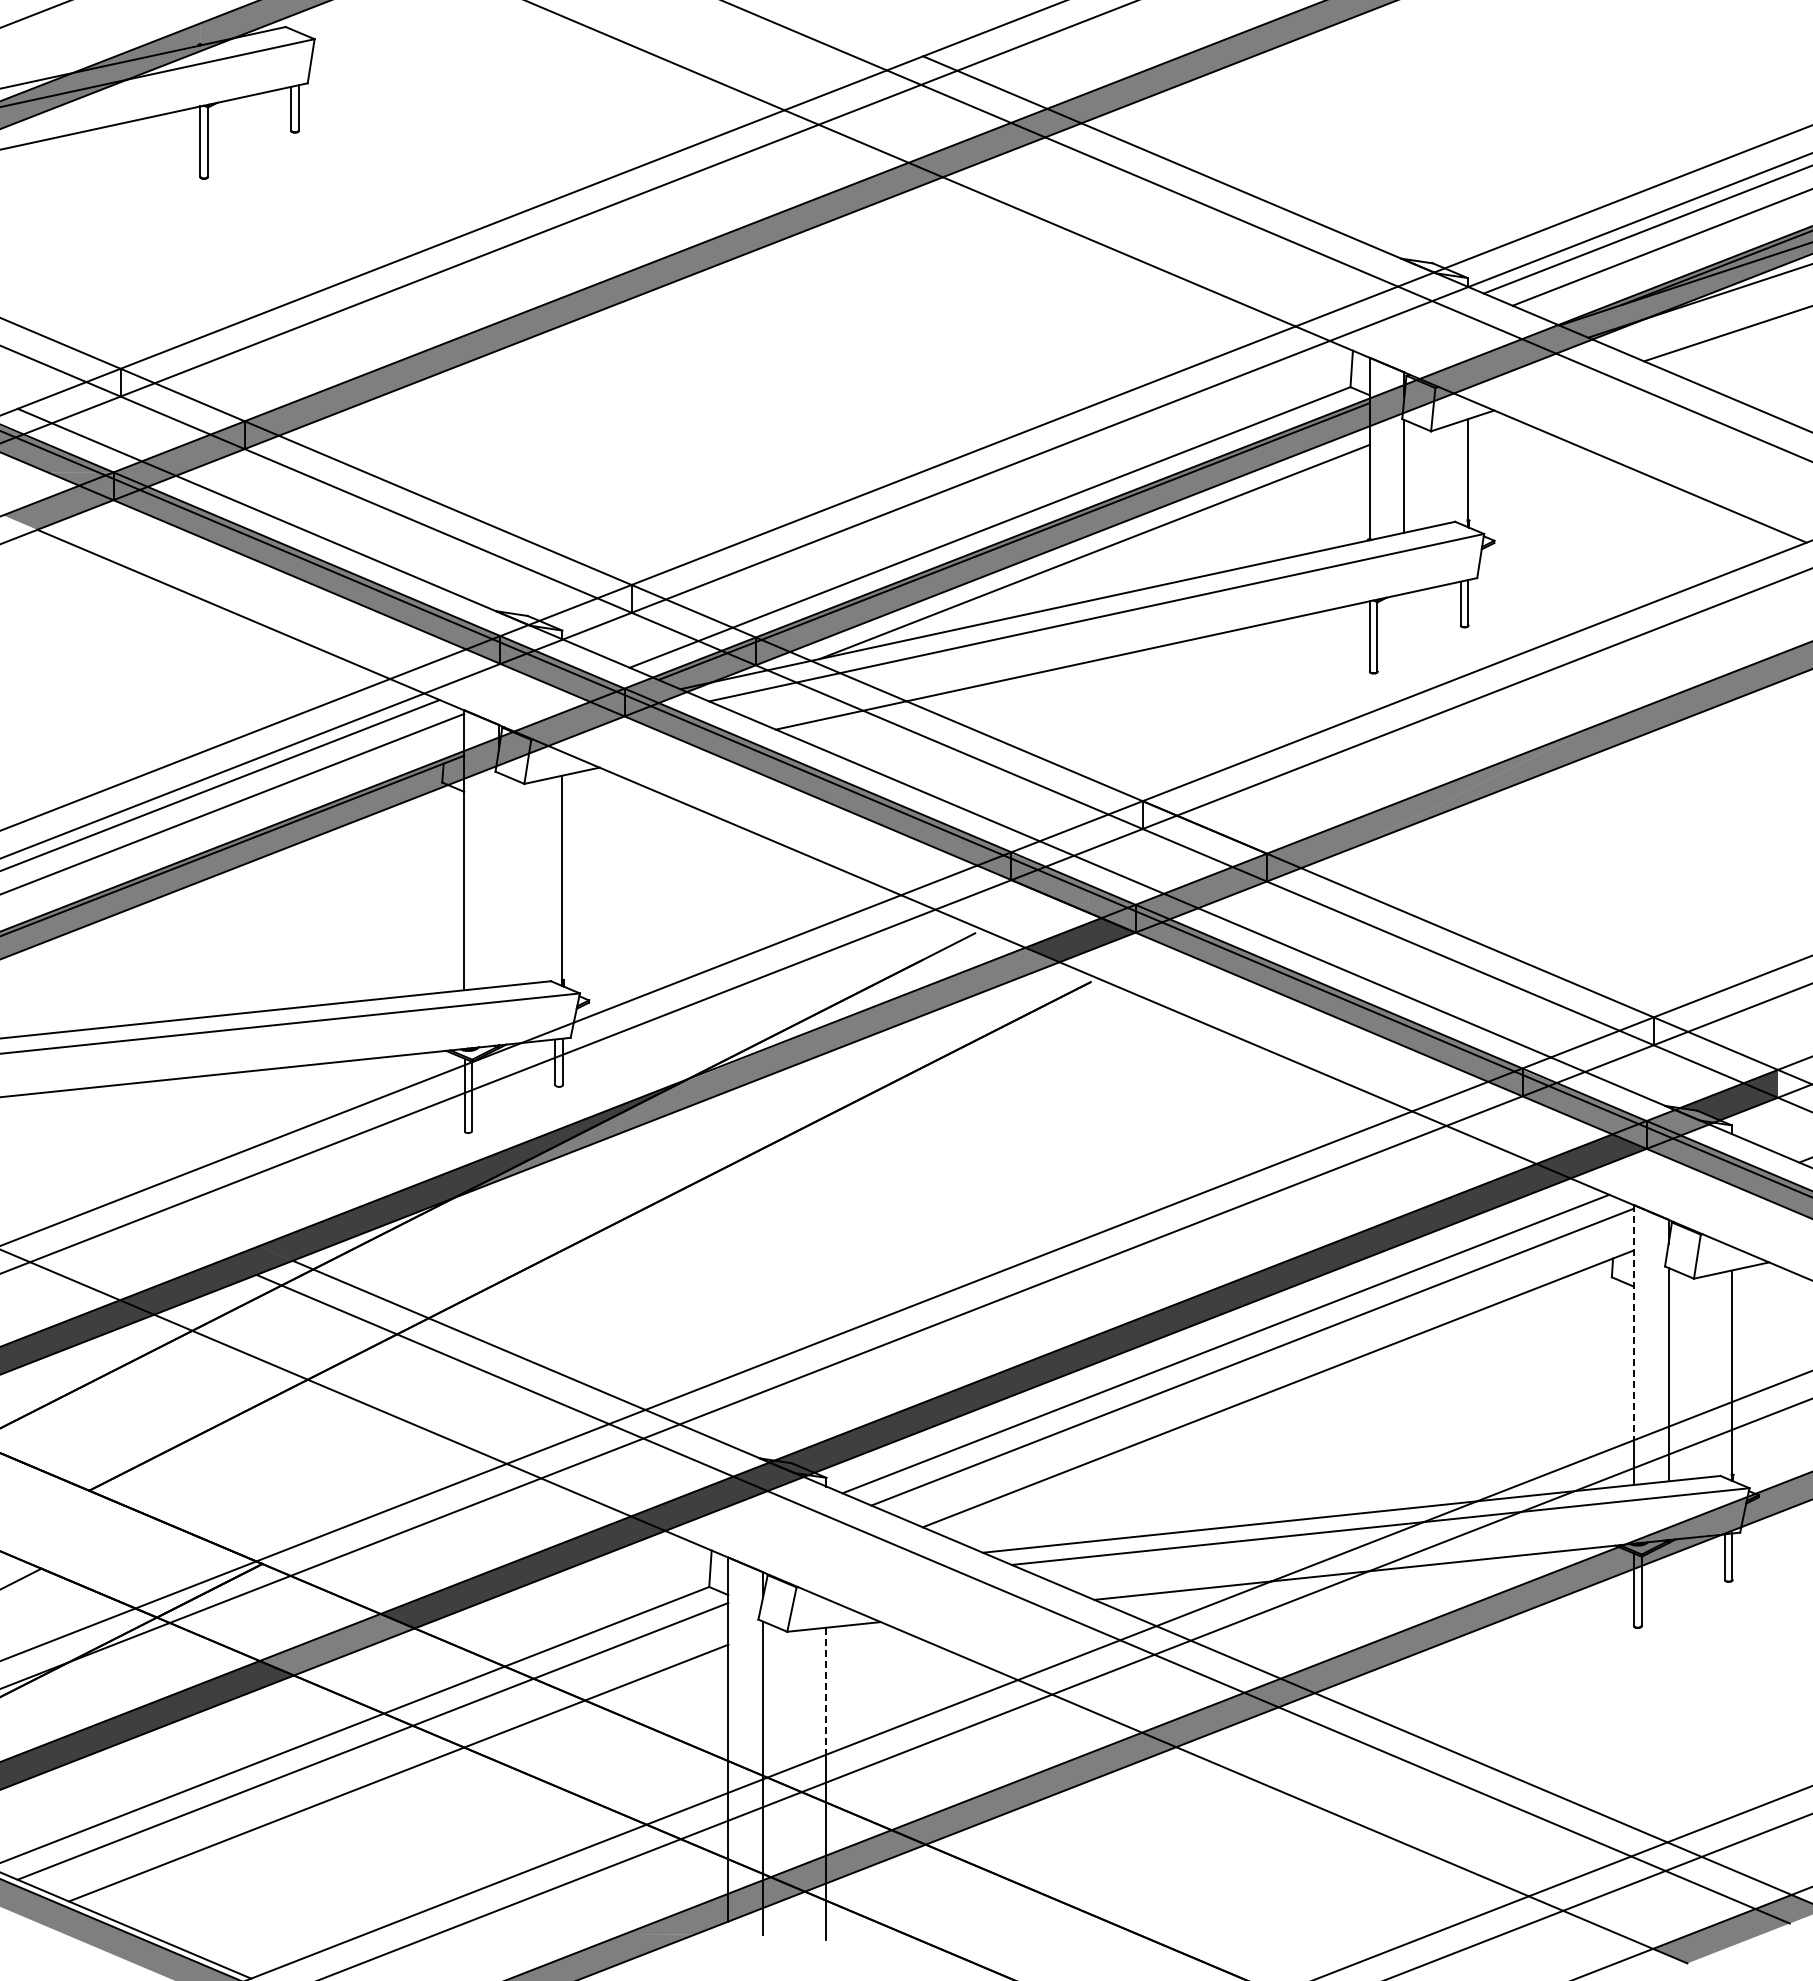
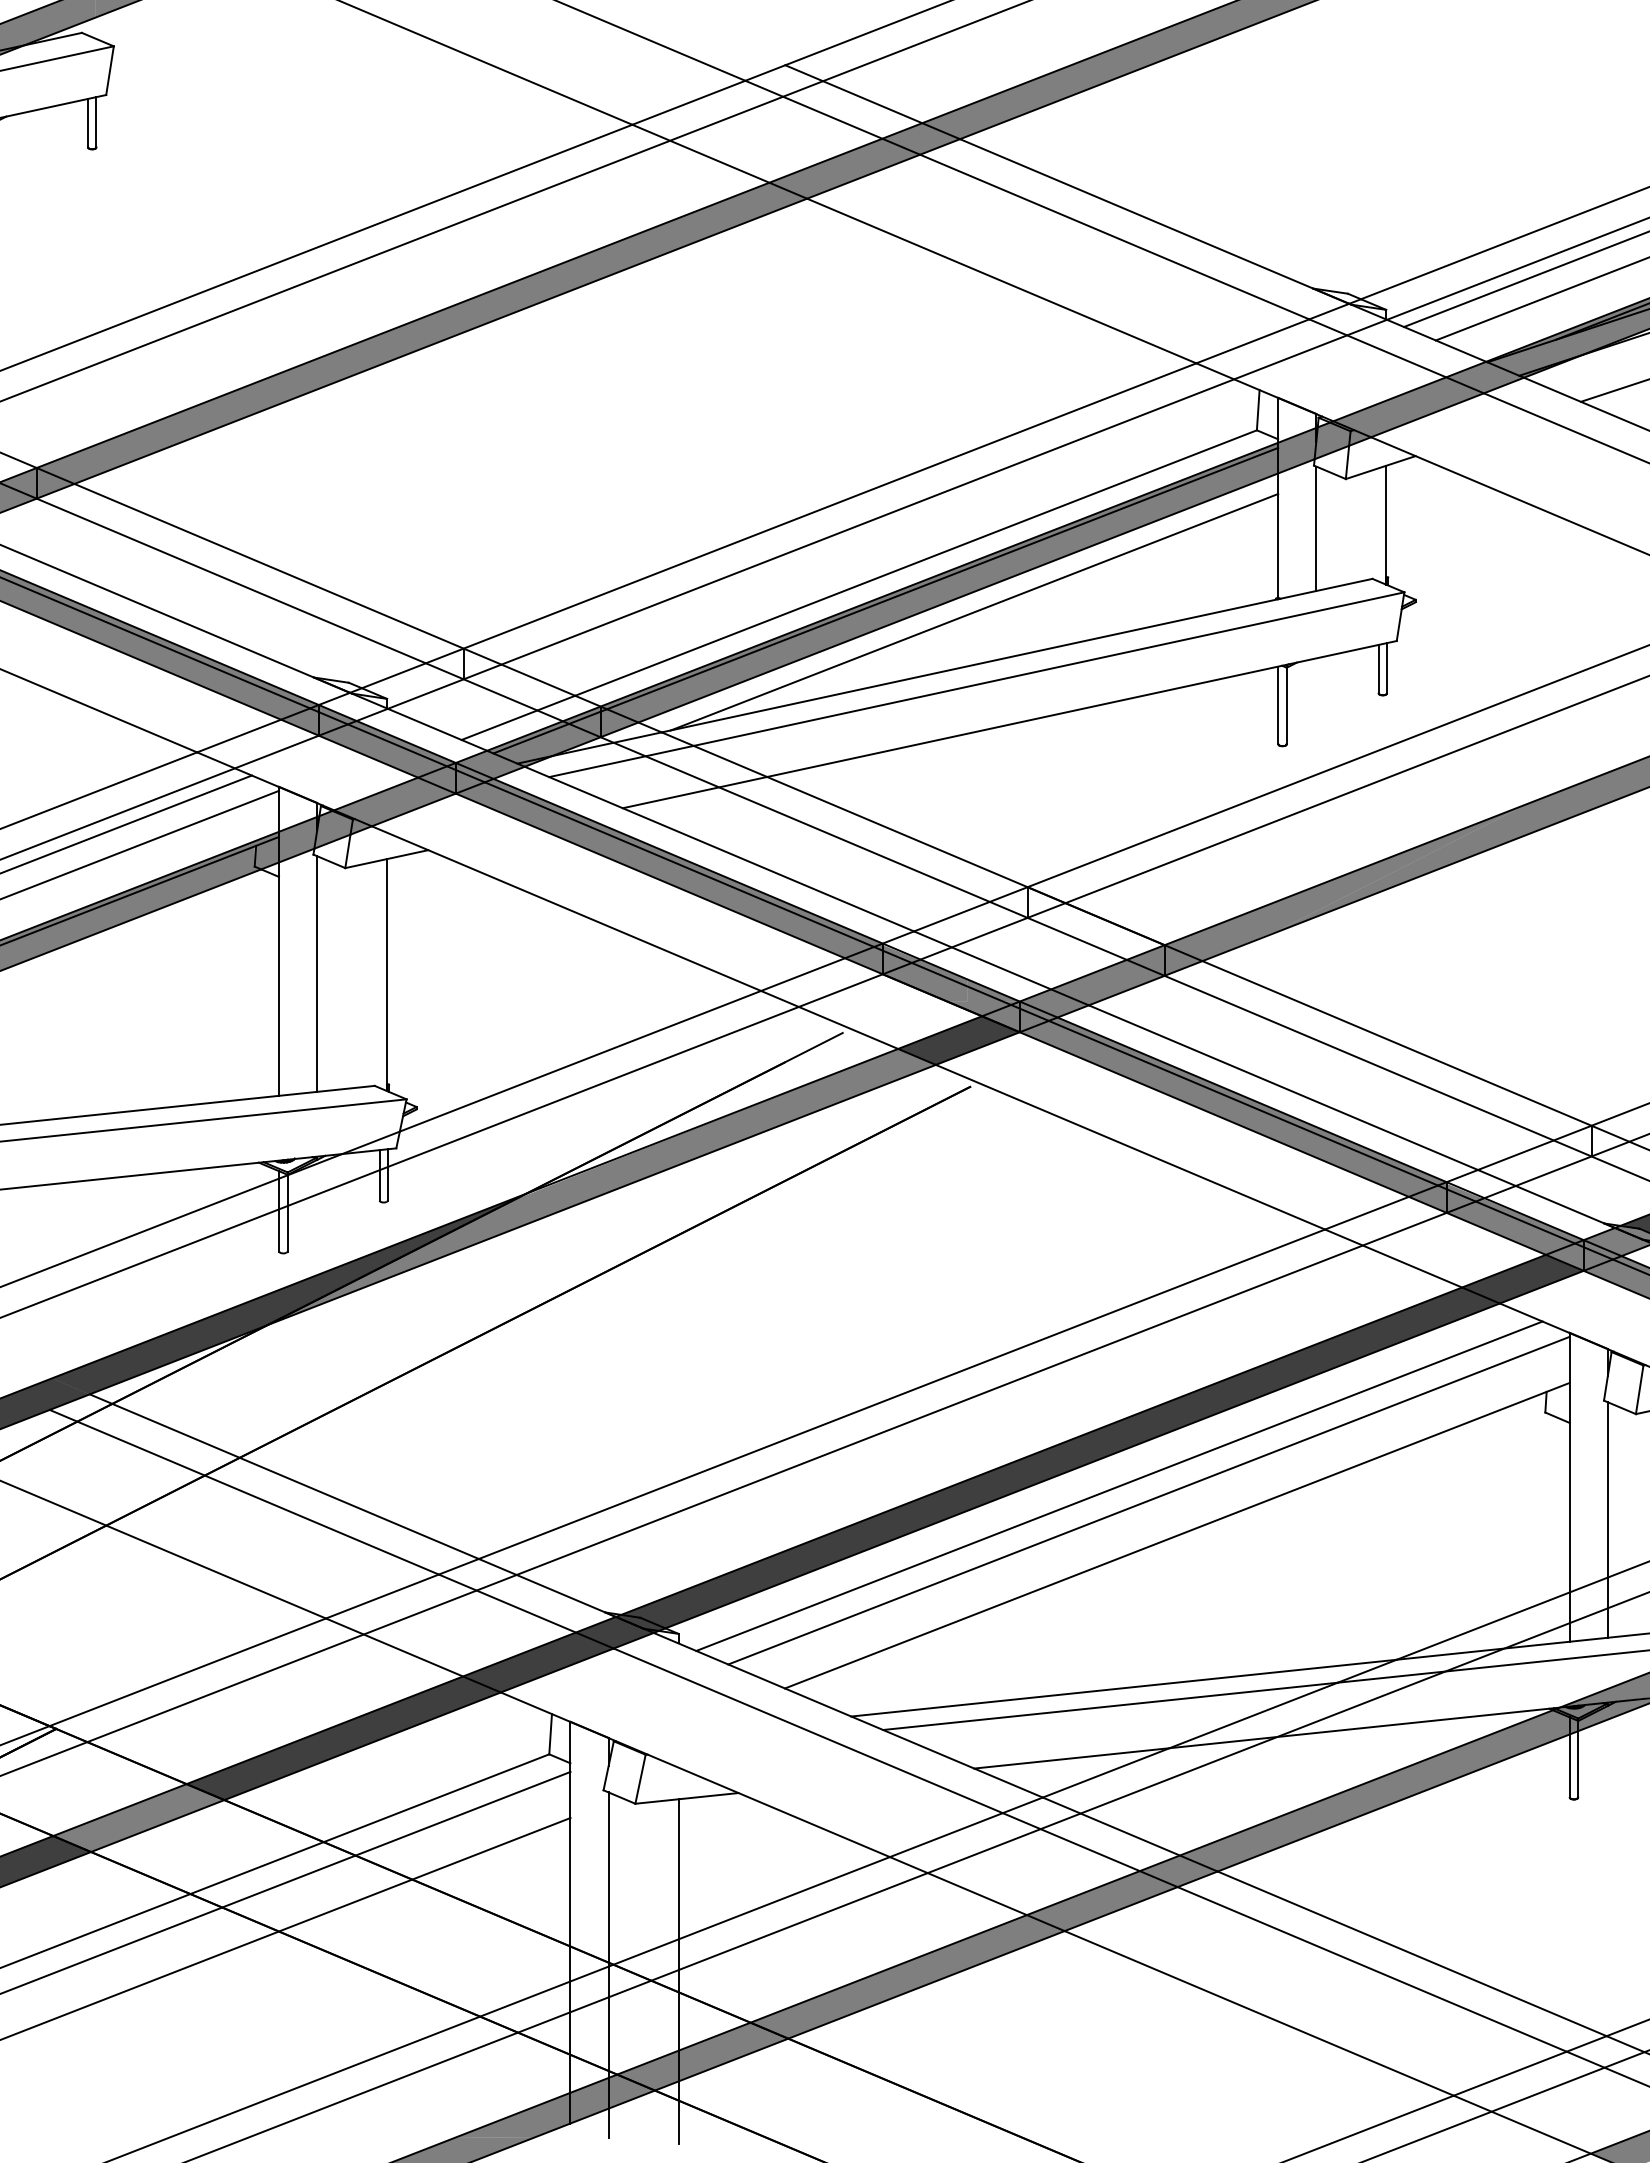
line: (499, 879) -> (317, 973), added
line: (1633, 1322) -> (1569, 1462), dashed -> solid
line: (826, 1691) -> (678, 1869), dashed -> solid

